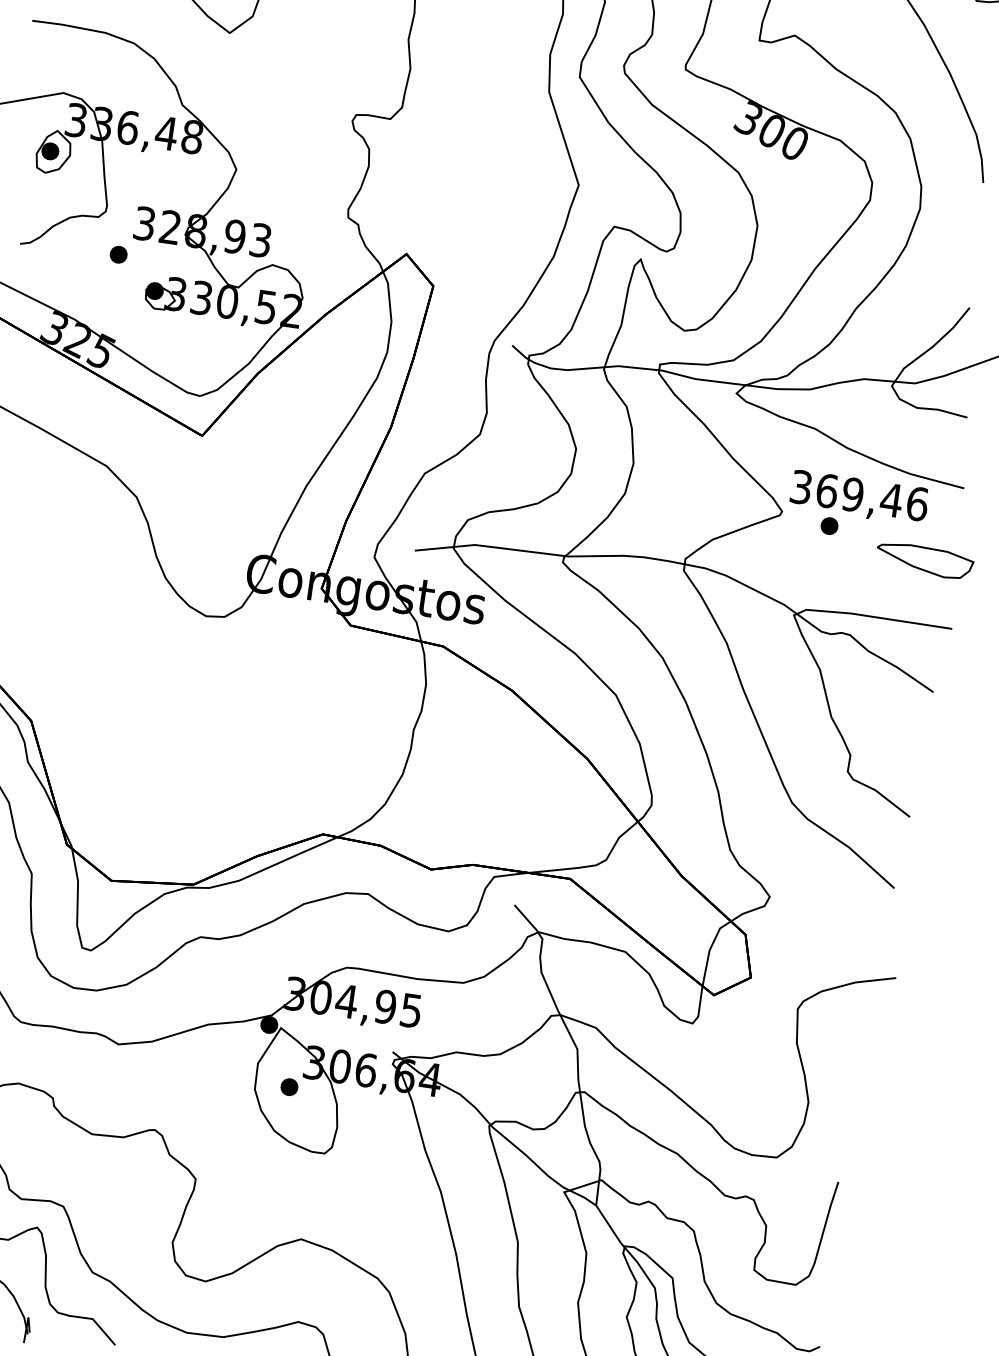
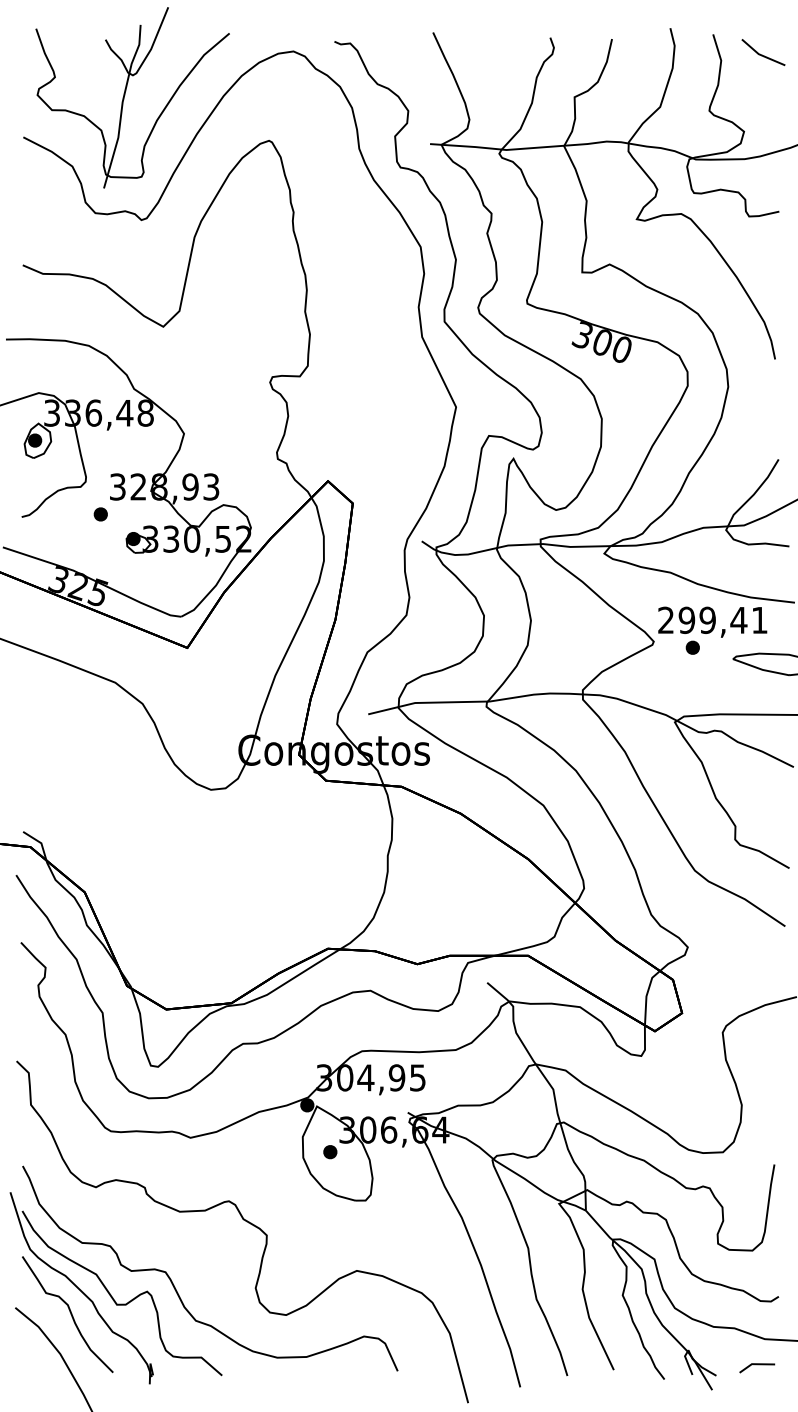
text: (860, 495) -> (713, 620), 369,46 -> 299,41

